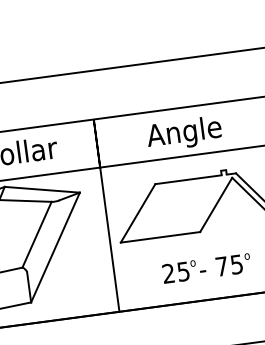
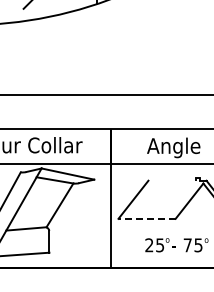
line: (188, 179) -> (172, 180), removed
line: (161, 236) -> (147, 218), solid -> dashed
line: (54, 246) -> (71, 215), removed

